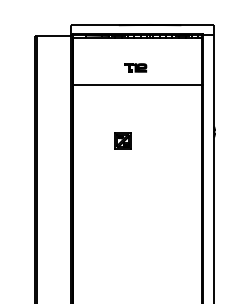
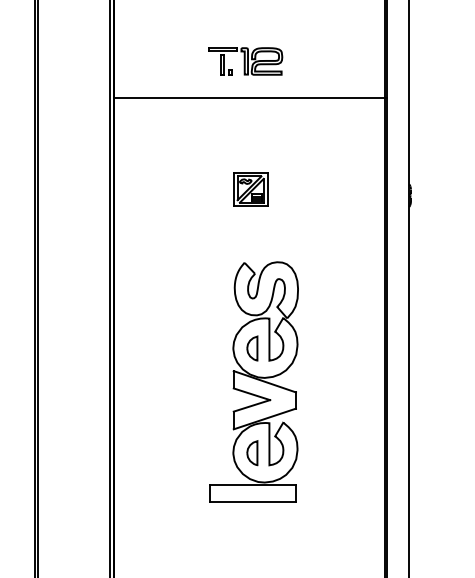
part: (135, 67) -> (245, 60), size x1.67
part: (122, 140) -> (249, 188), moved
part: (139, 221) -> (253, 382), added

